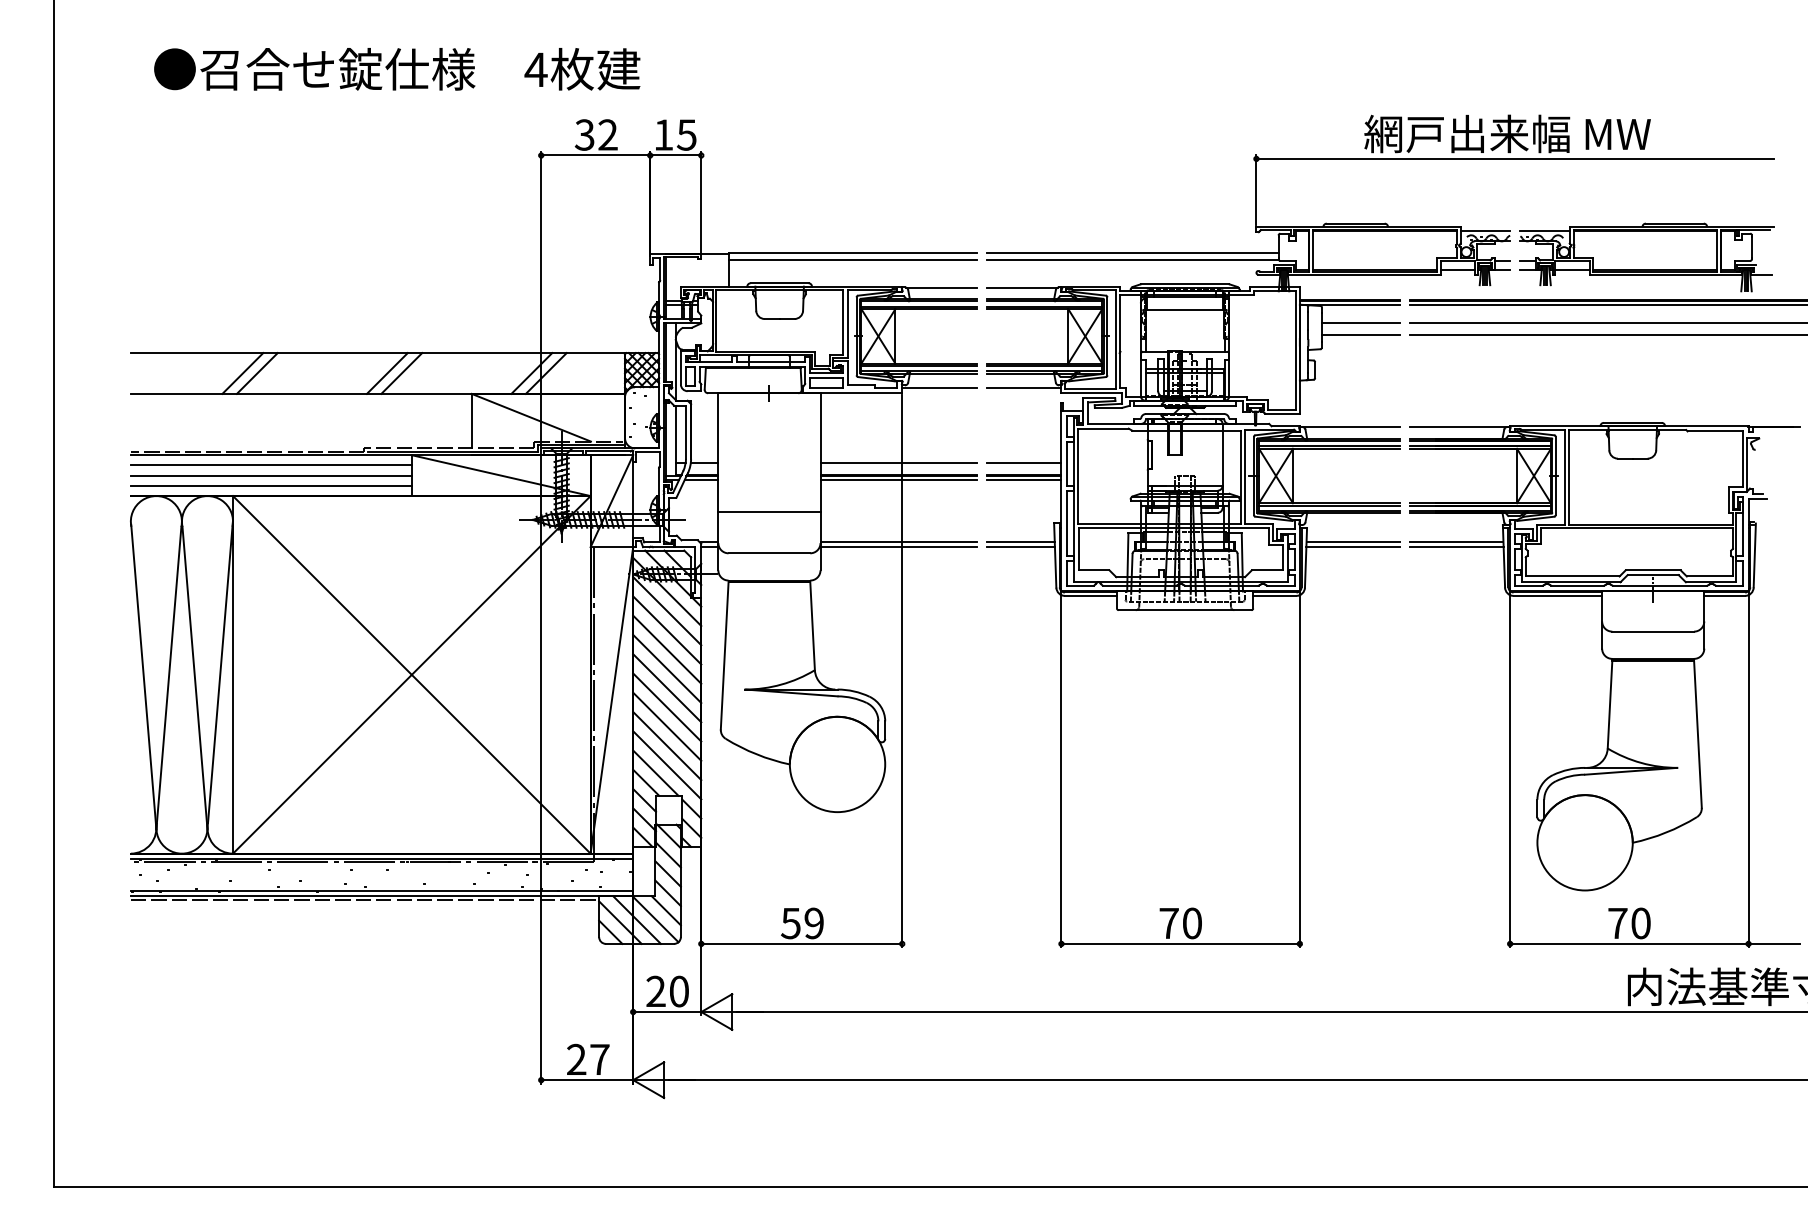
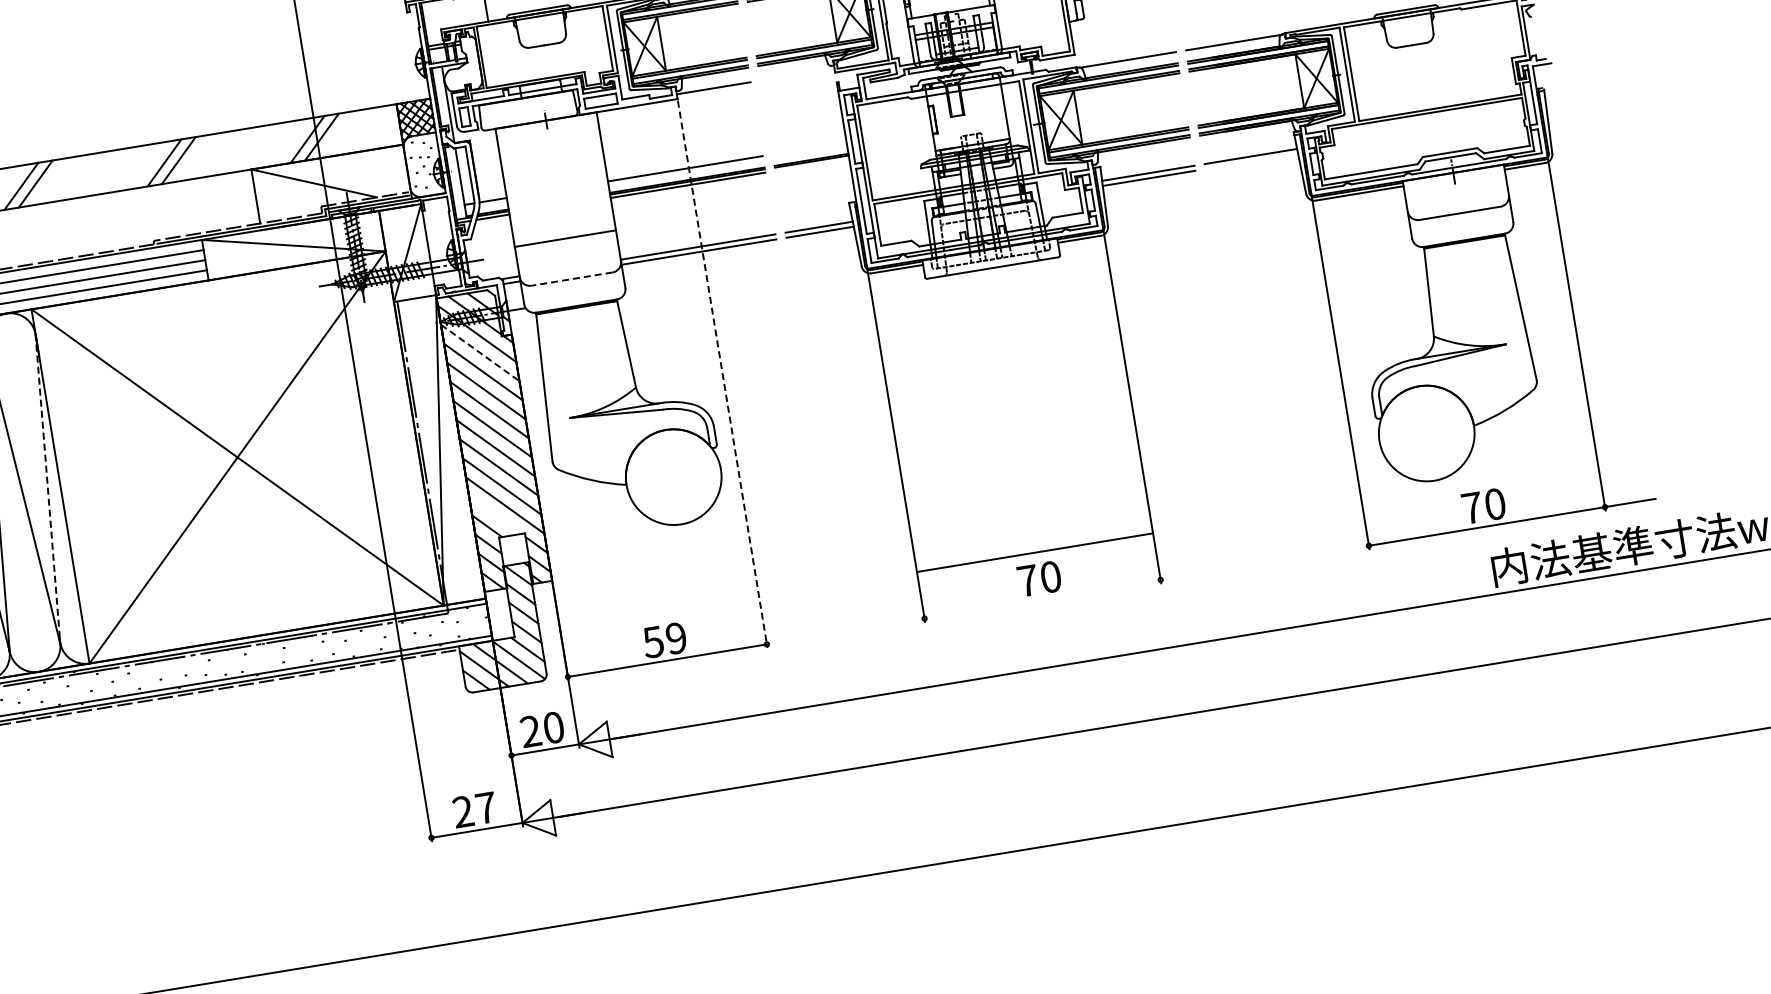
line: (1023, 388) -> (796, 74), removed
line: (1023, 463) -> (809, 148), removed
line: (1023, 479) -> (811, 164), removed
line: (1456, 547) -> (1251, 161), removed
line: (769, 553) -> (572, 279), solid -> dashed
line: (667, 611) -> (480, 353), solid -> dashed
line: (220, 671) -> (47, 485), solid -> dashed
line: (902, 671) -> (722, 374), solid -> dashed
line: (655, 772) -> (494, 514), removed
line: (1180, 943) -> (1034, 552), moved

